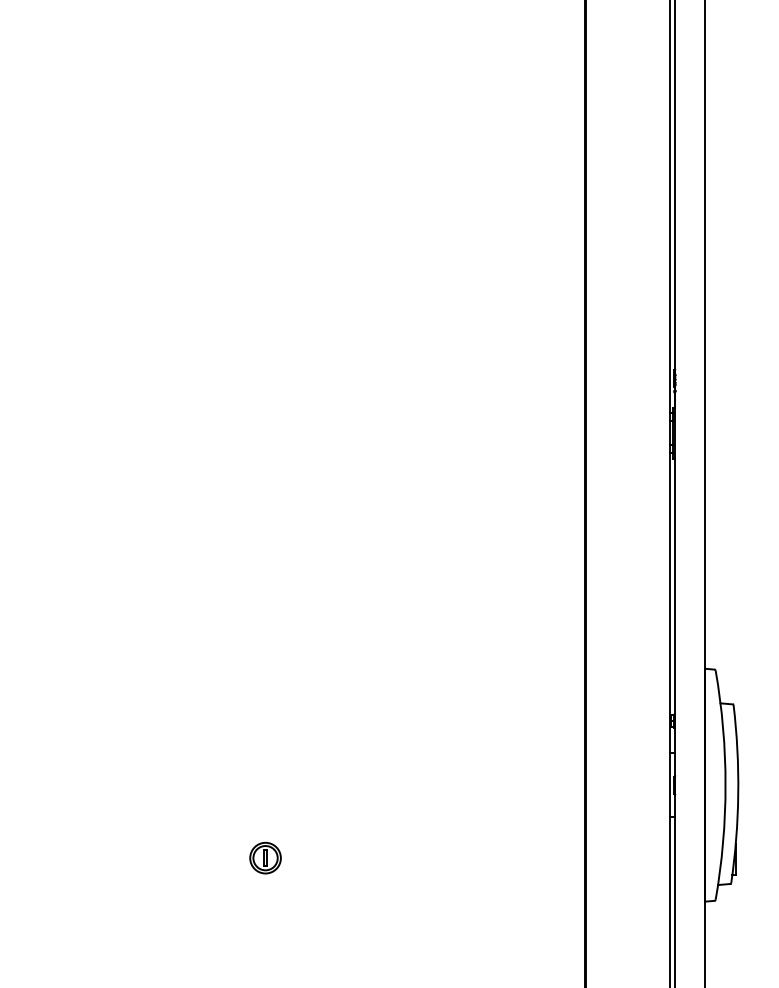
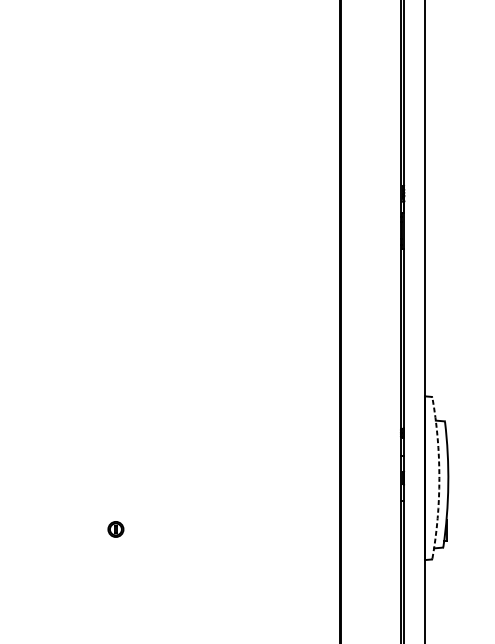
arc: (725, 785) -> (439, 478), solid -> dashed
part: (265, 857) -> (115, 529), size x0.7

